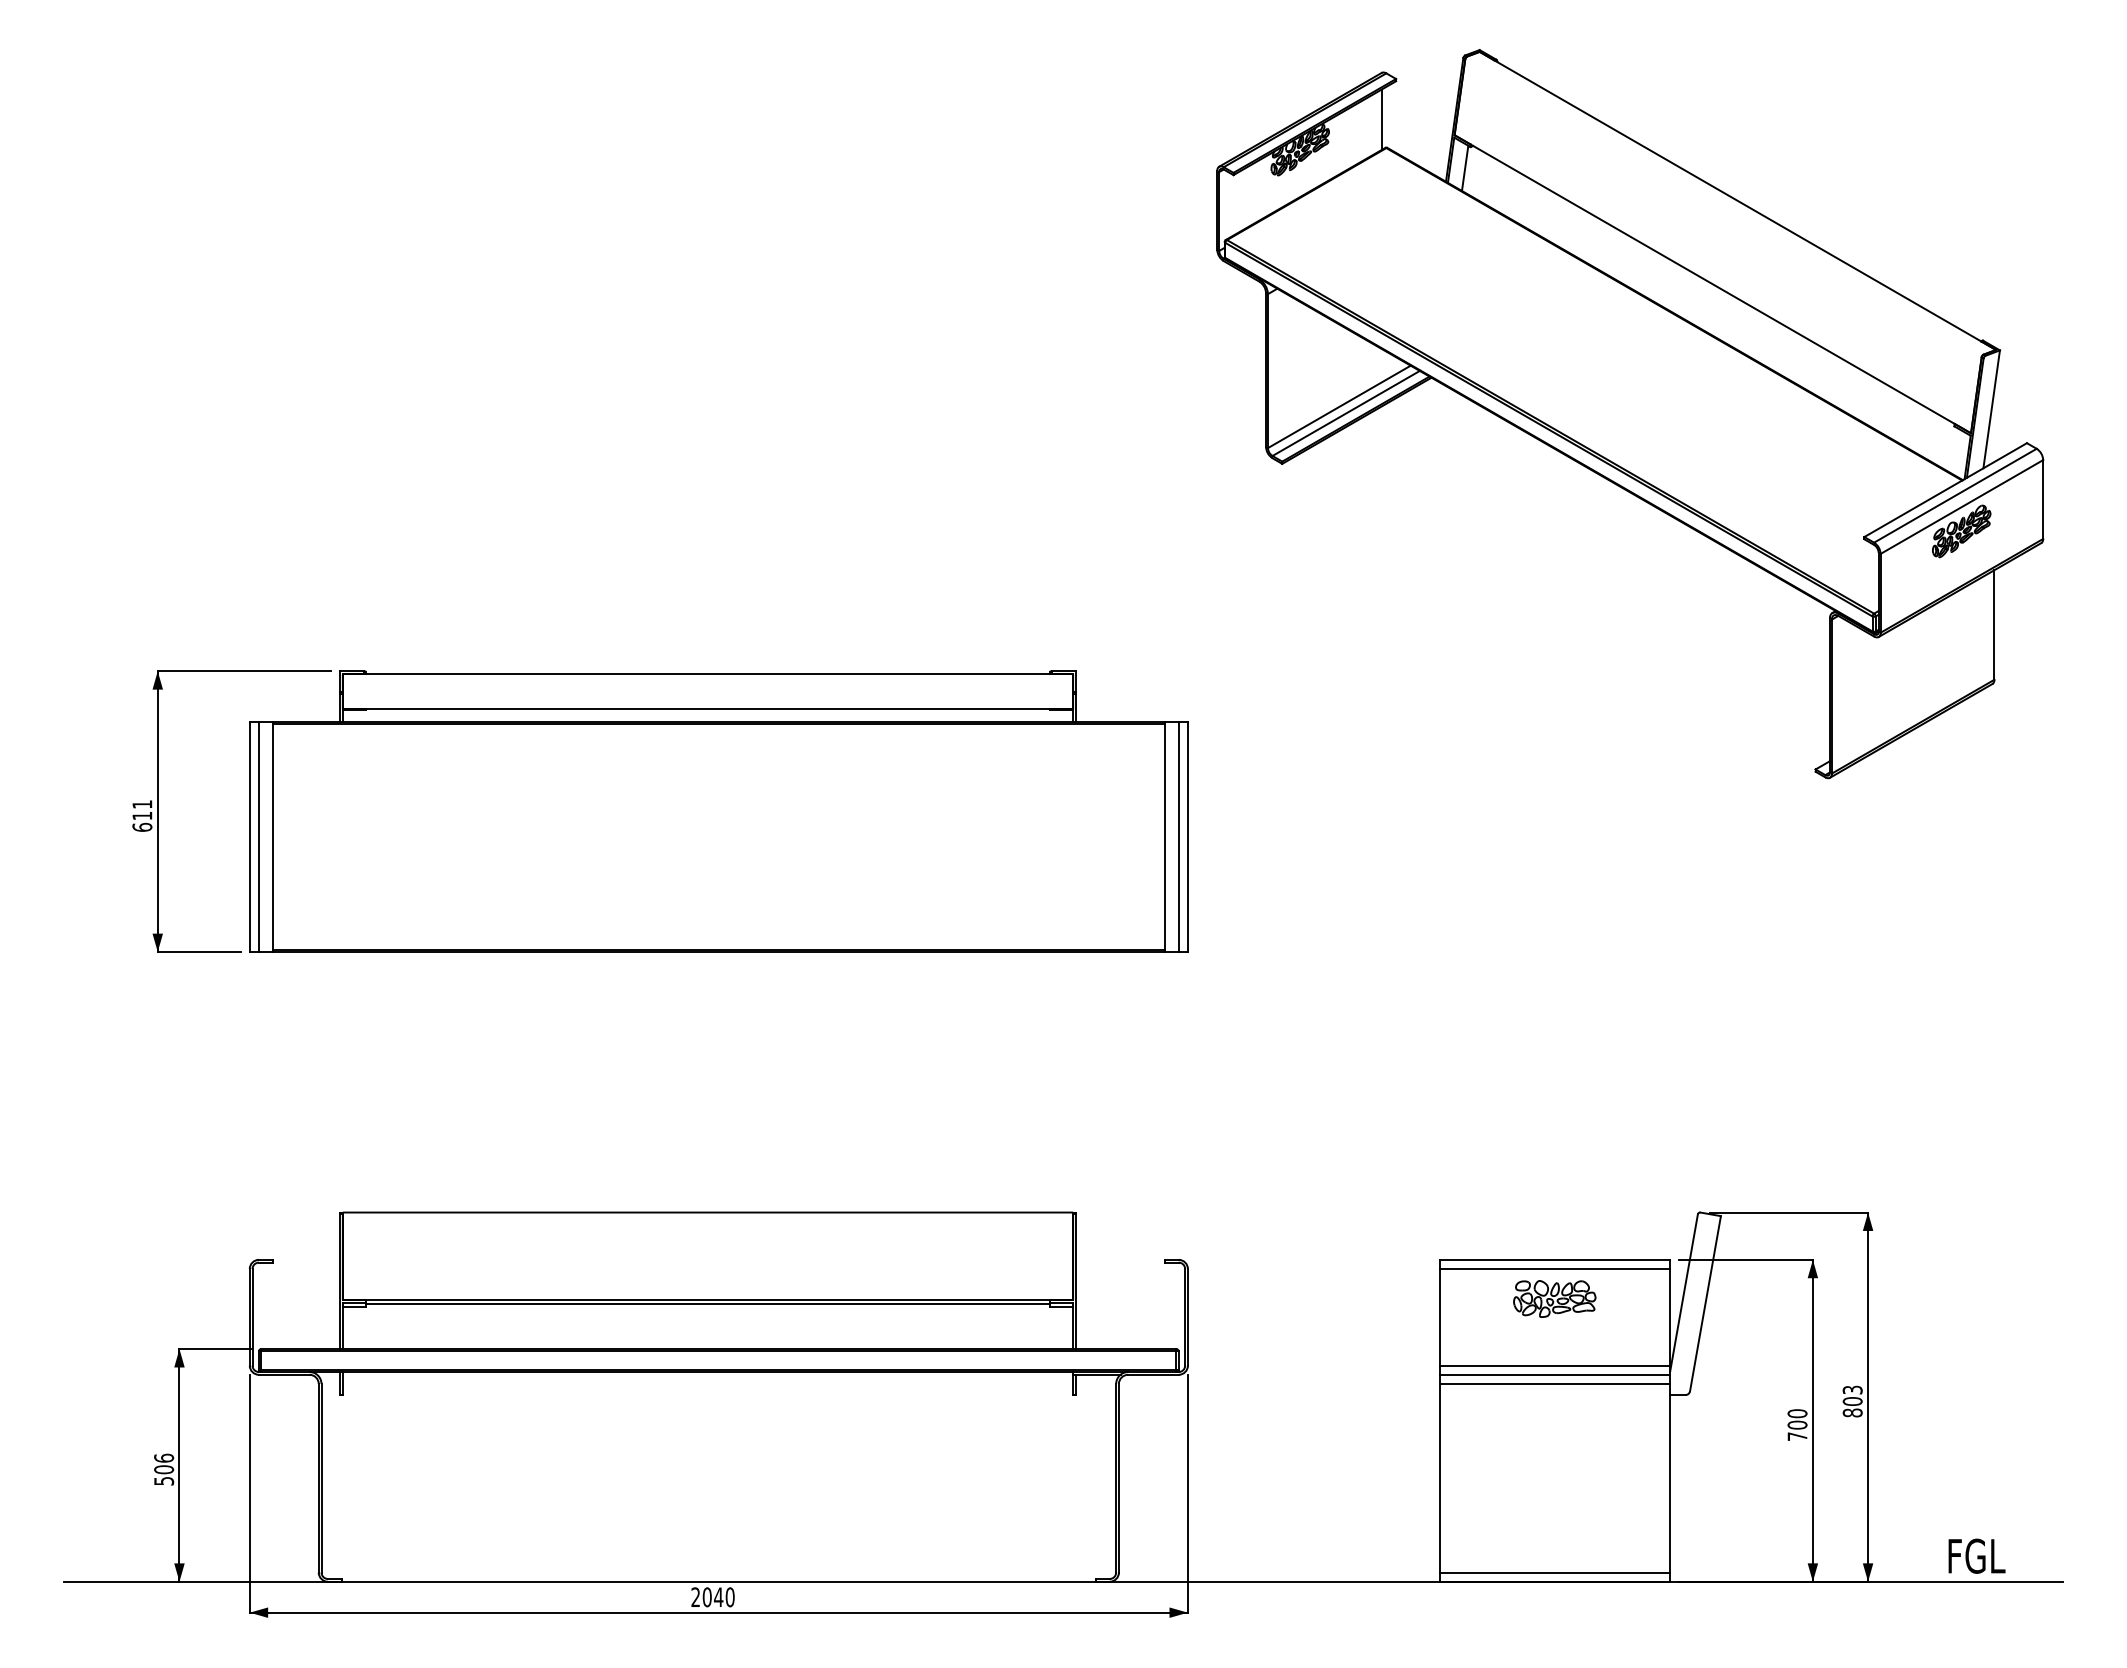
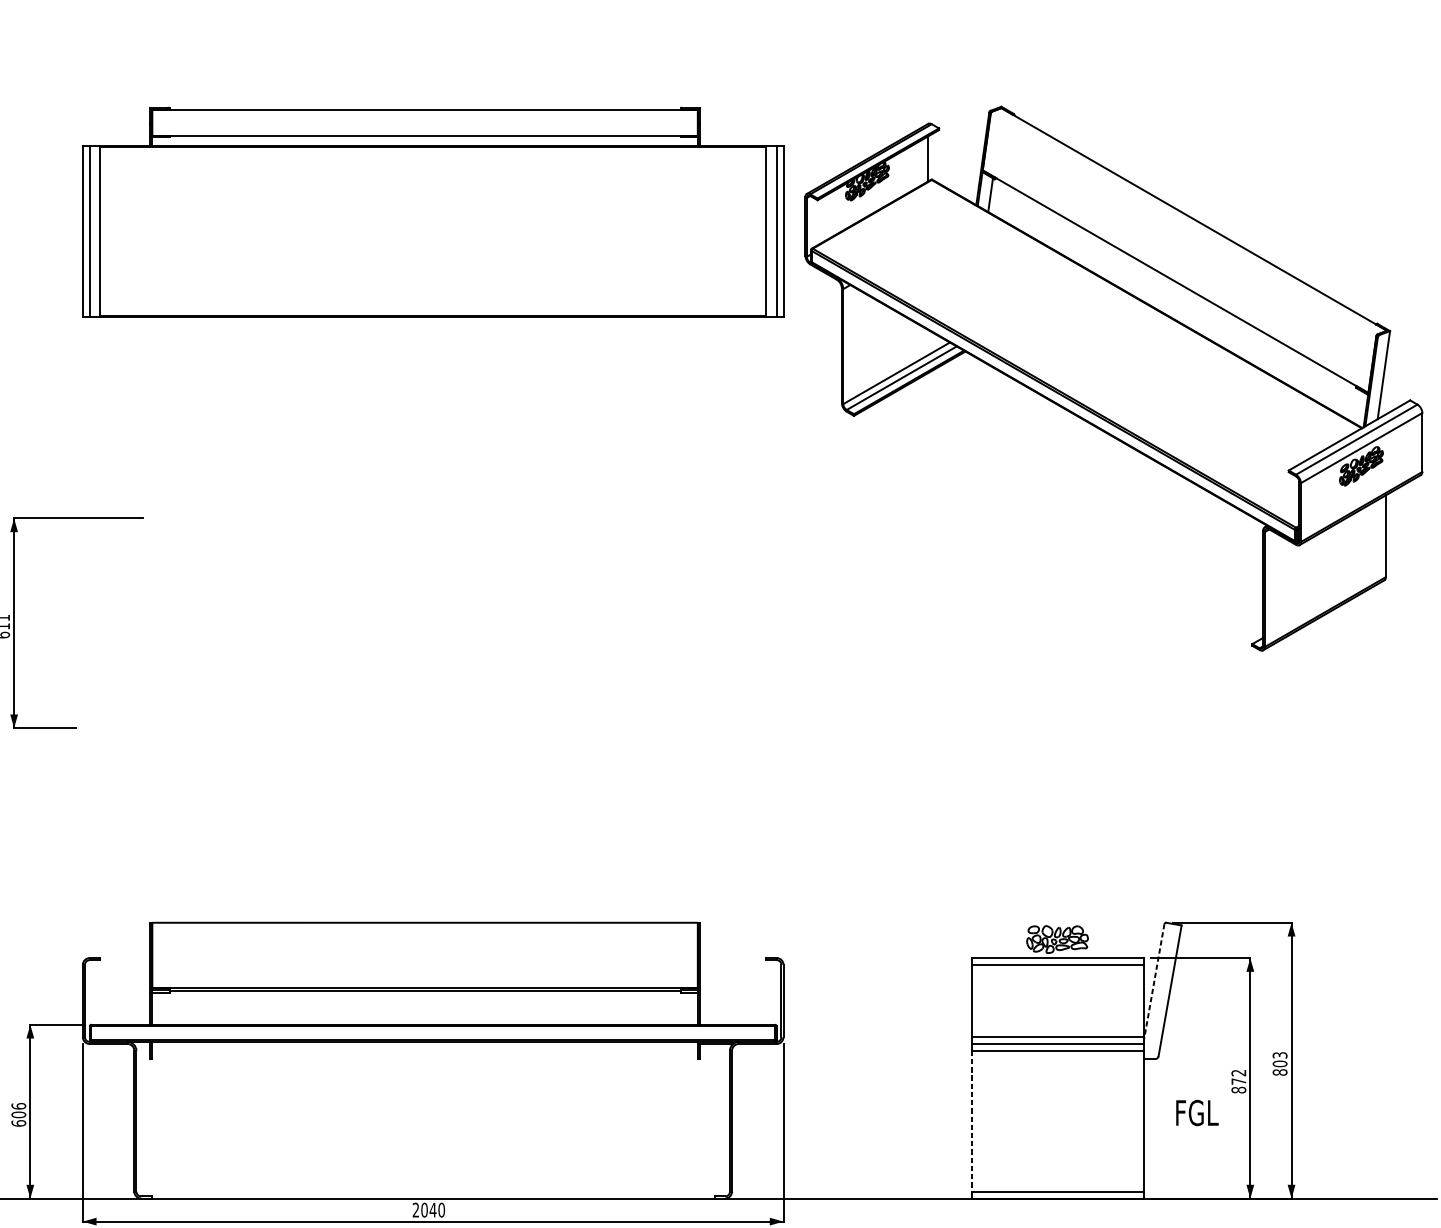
part: (1630, 414) -> (1114, 379), moved
part: (718, 811) -> (432, 212), moved
line: (1683, 1293) -> (1153, 983), solid -> dashed
part: (1554, 1298) -> (1057, 939), moved
text: (1797, 1425) -> (1238, 1081), 700 -> 872
line: (1440, 1478) -> (972, 1121), solid -> dashed
text: (164, 1480) -> (19, 1122), 506 -> 606
text: (1976, 1555) -> (1197, 1112), moved

